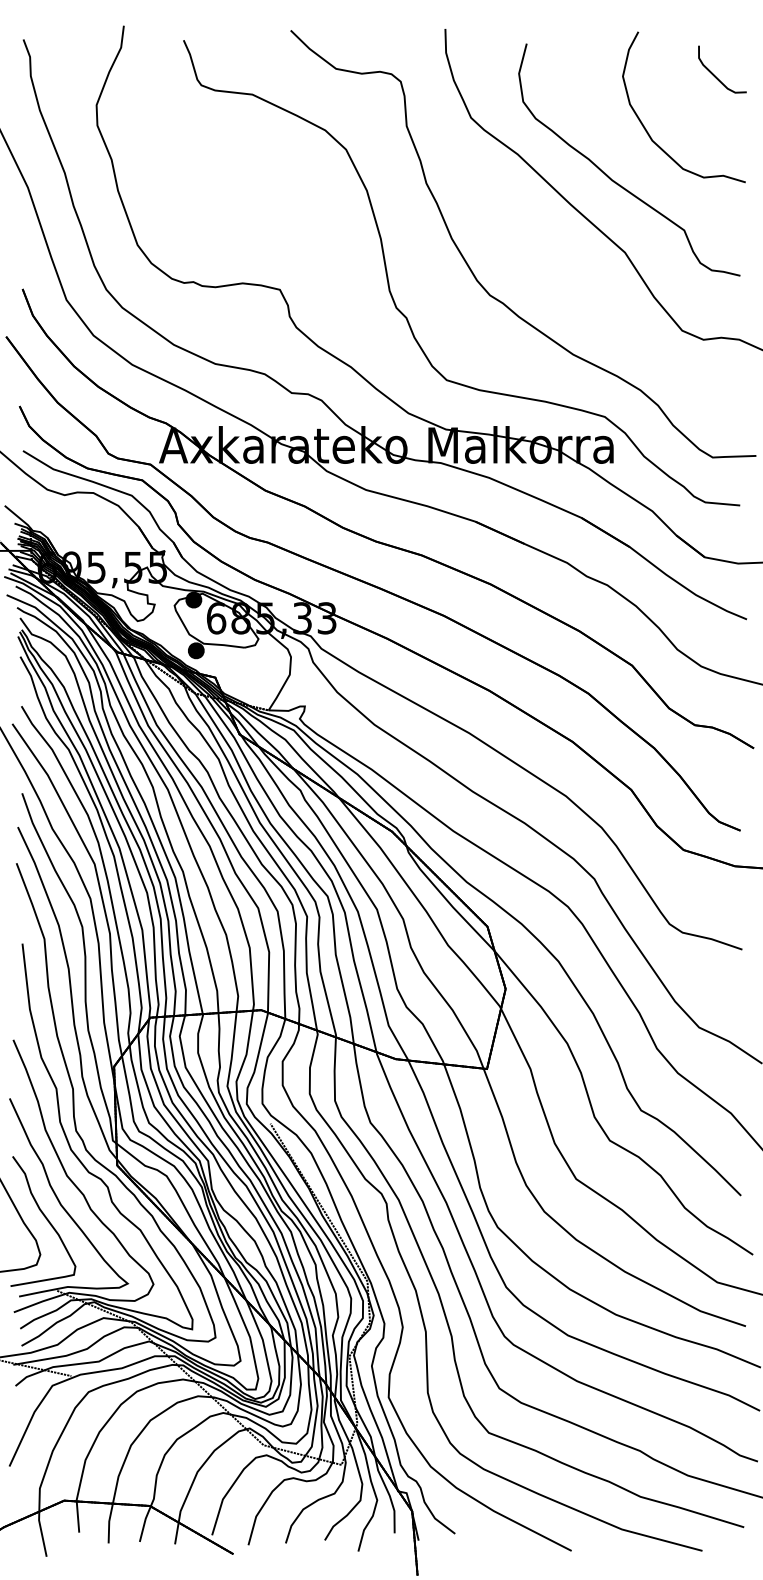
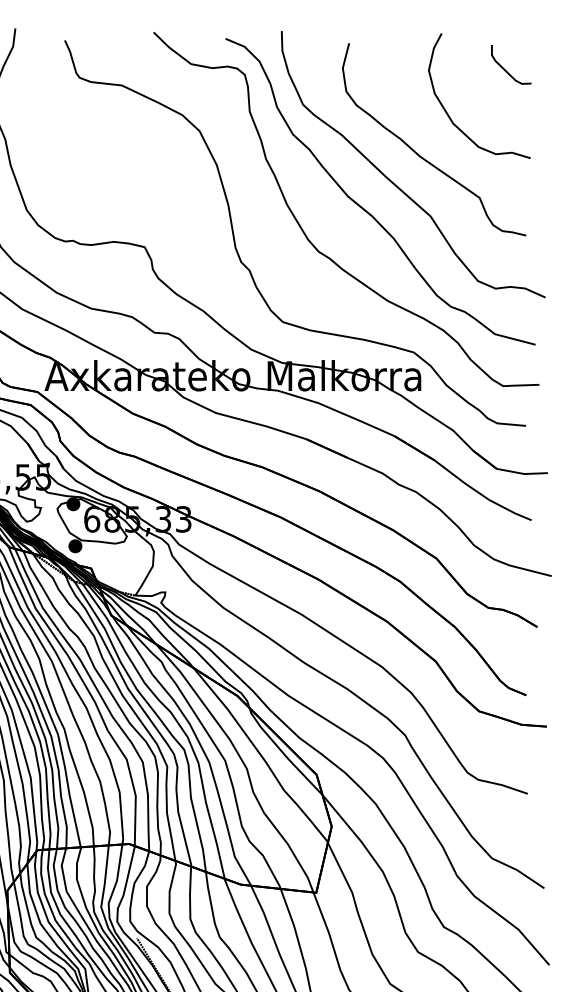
curve: (545, 243) -> (364, 208), added

